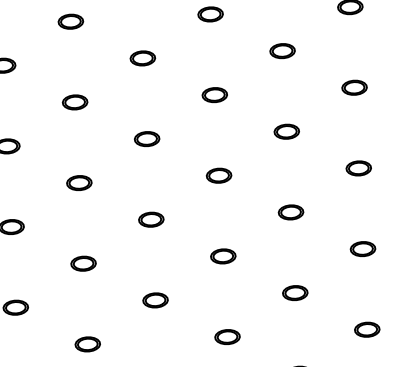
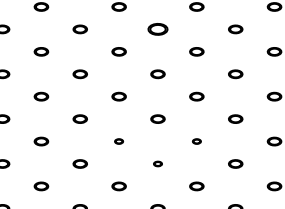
part: (141, 58) -> (157, 29), size x1.4
part: (222, 256) -> (196, 141), size x0.6
part: (82, 263) -> (118, 141), size x0.6
part: (154, 299) -> (157, 163), size x0.6

